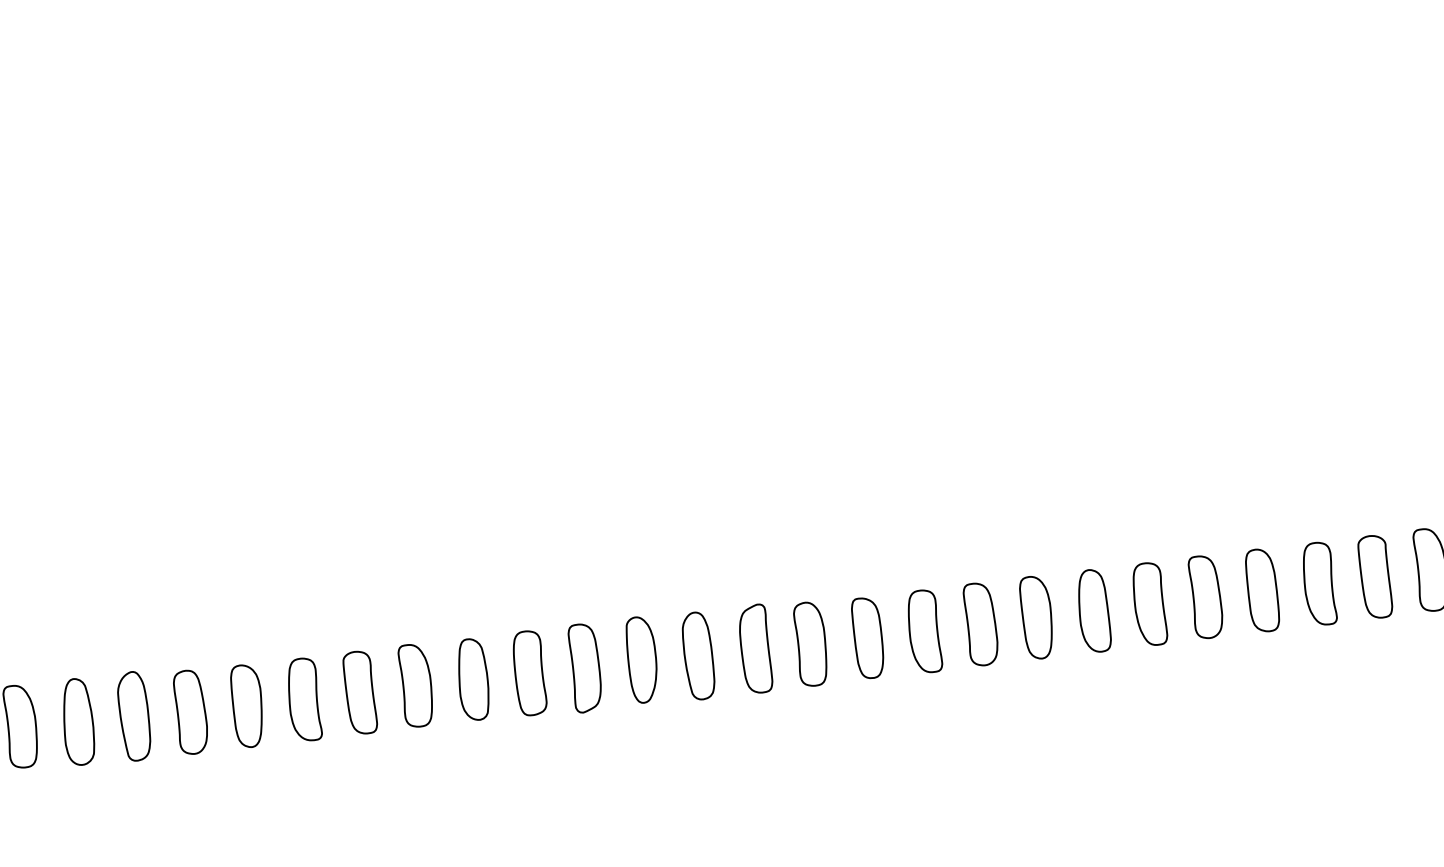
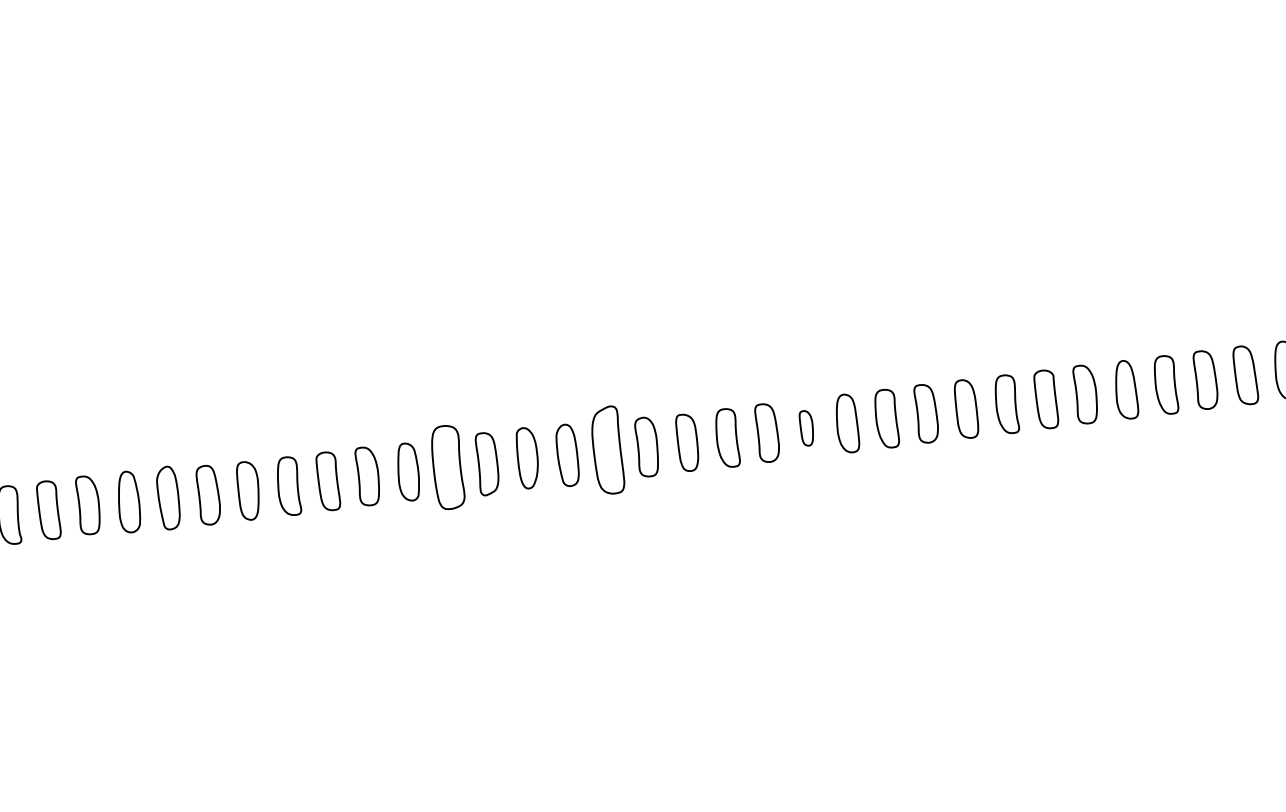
part: (1036, 617) -> (806, 428), size x0.6
part: (756, 649) -> (608, 450), size x1.4
part: (530, 673) -> (448, 467), size x1.4

